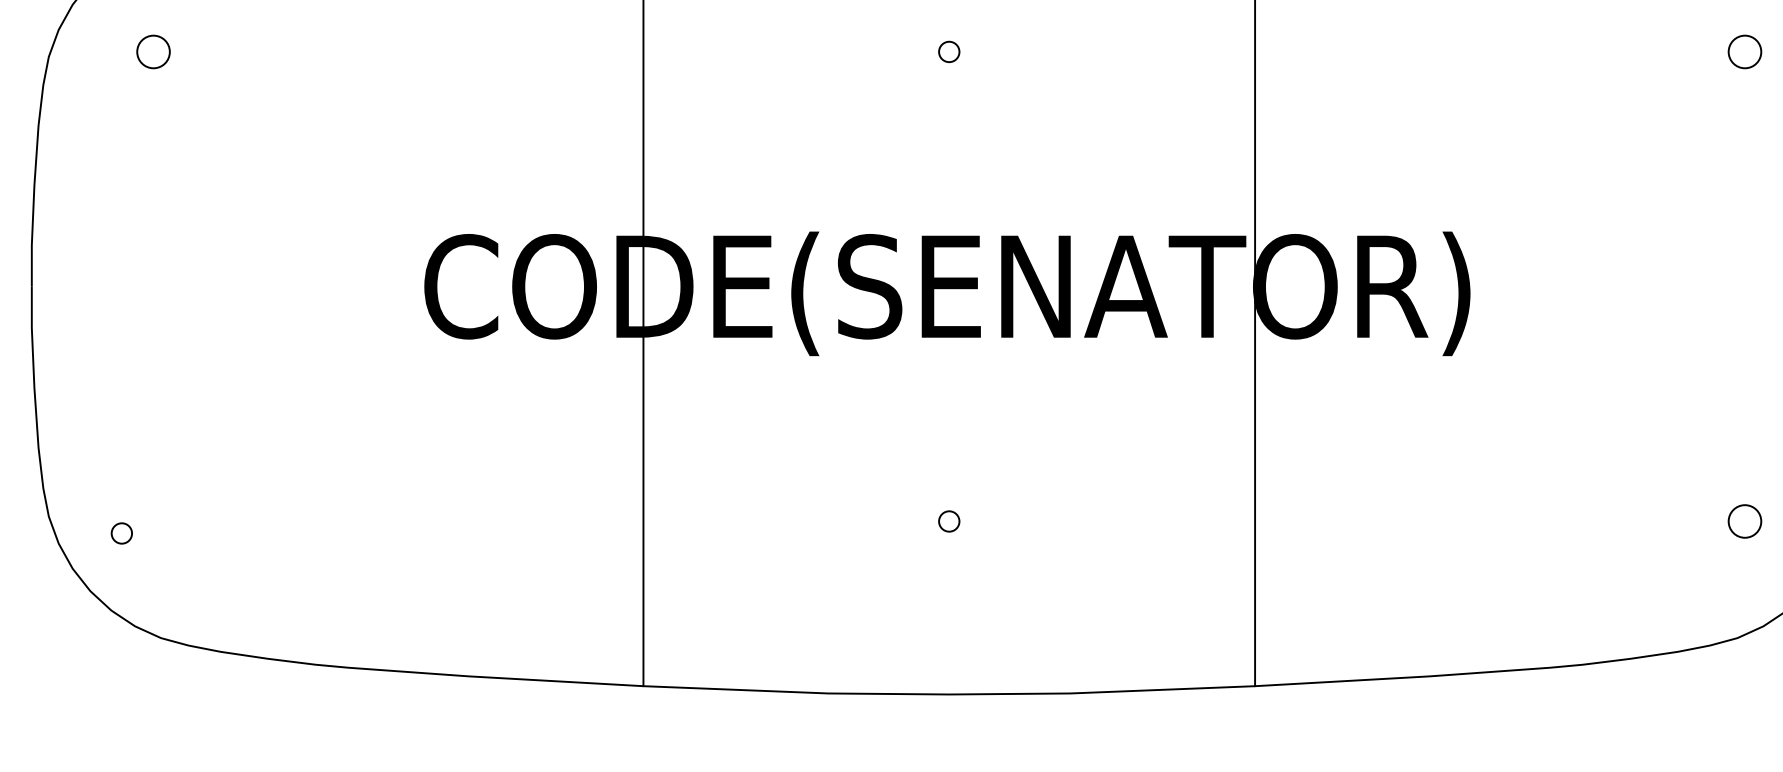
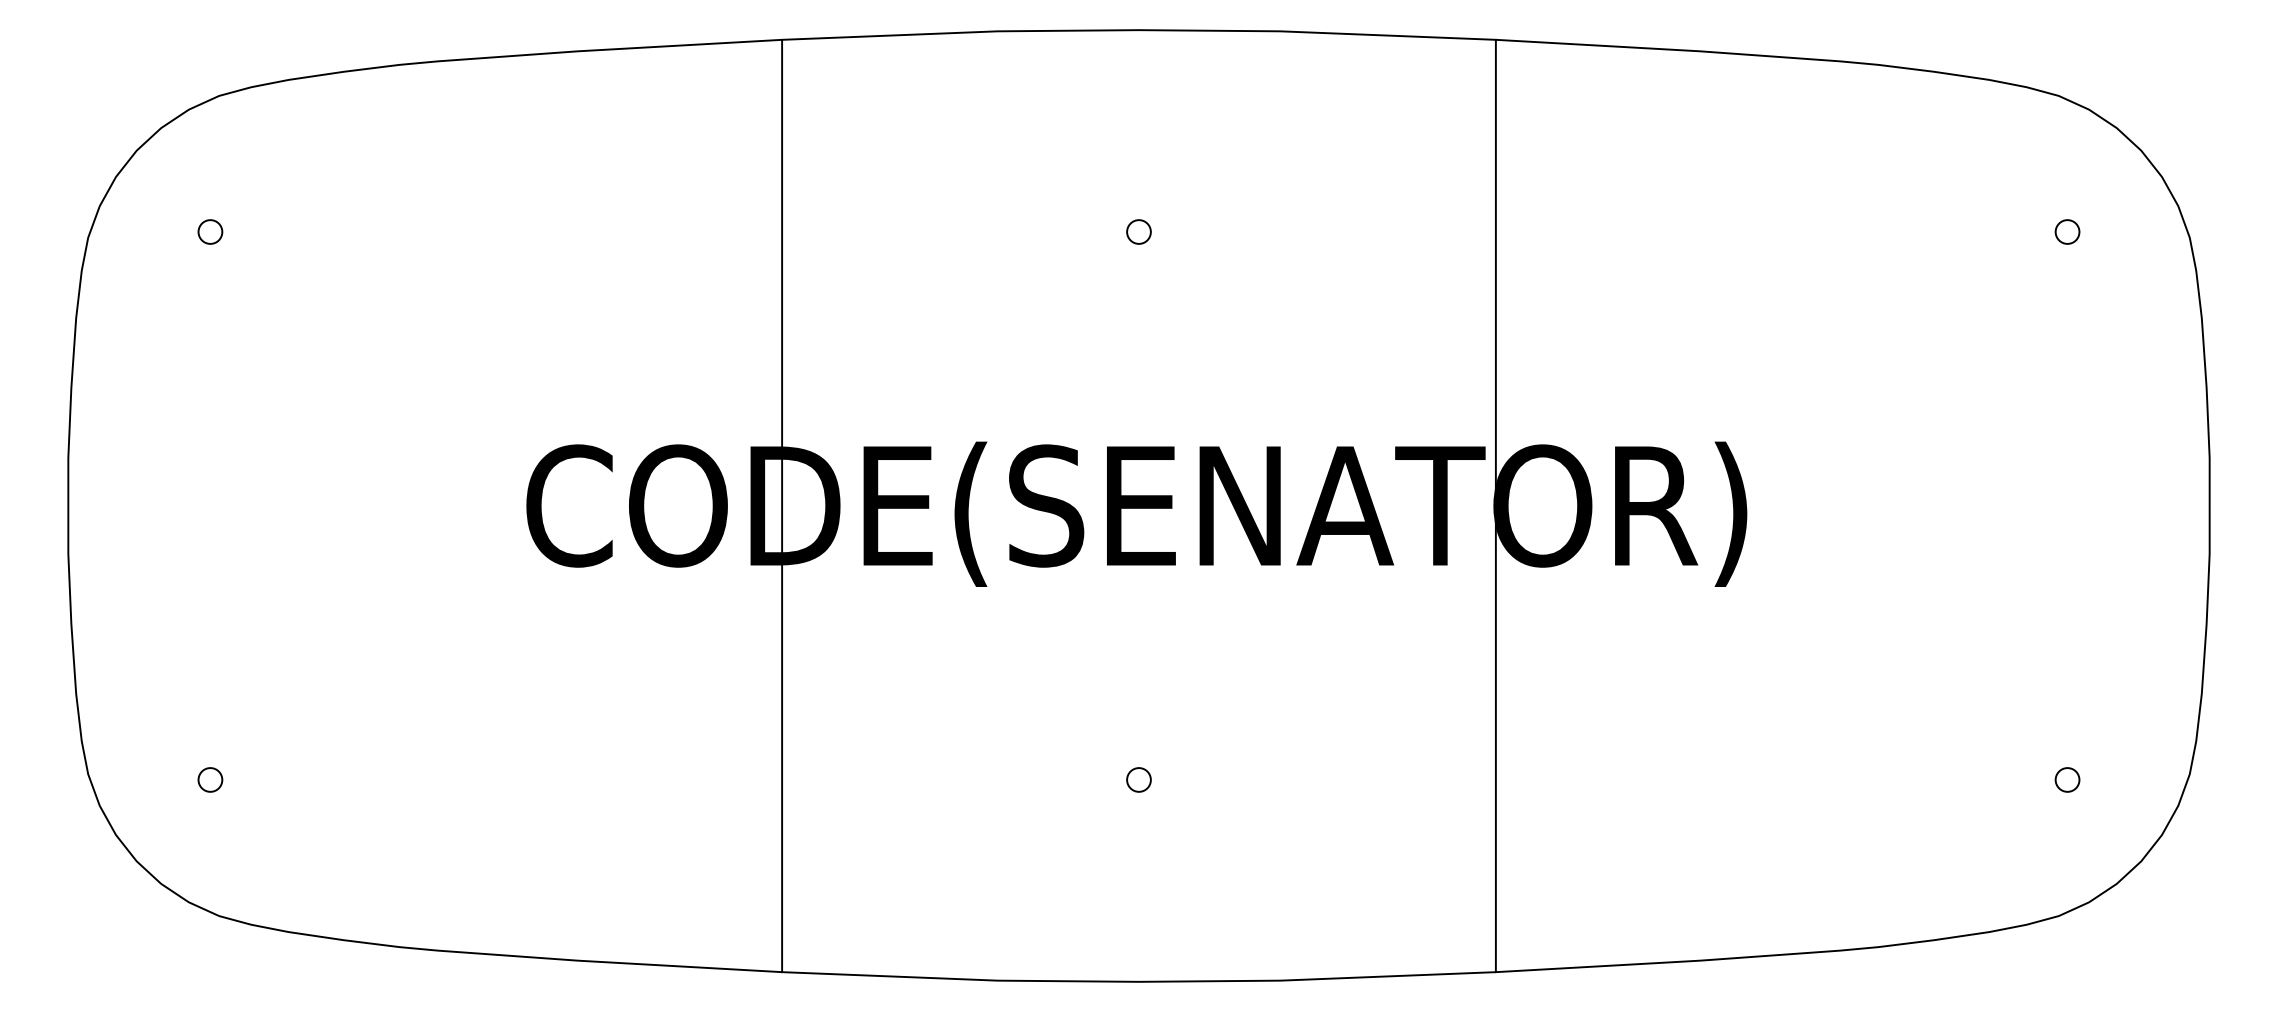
circle: (153, 51) -> (210, 231), size x0.62
circle: (1744, 51) -> (2067, 231), size x0.62
circle: (1744, 521) -> (2067, 779), size x0.62
circle: (121, 533) -> (210, 779), moved

